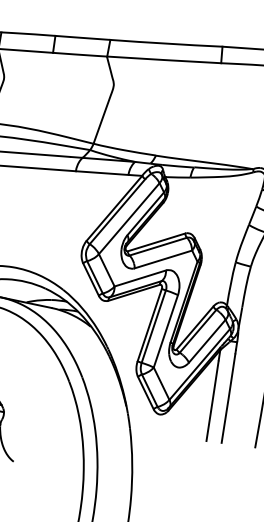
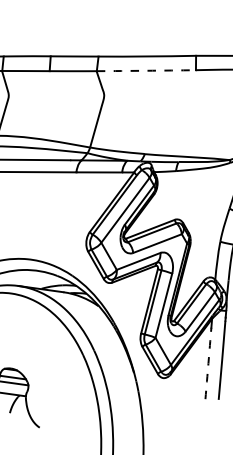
arc: (164, 59) -> (146, 70), solid -> dashed
arc: (212, 401) -> (208, 363), solid -> dashed

